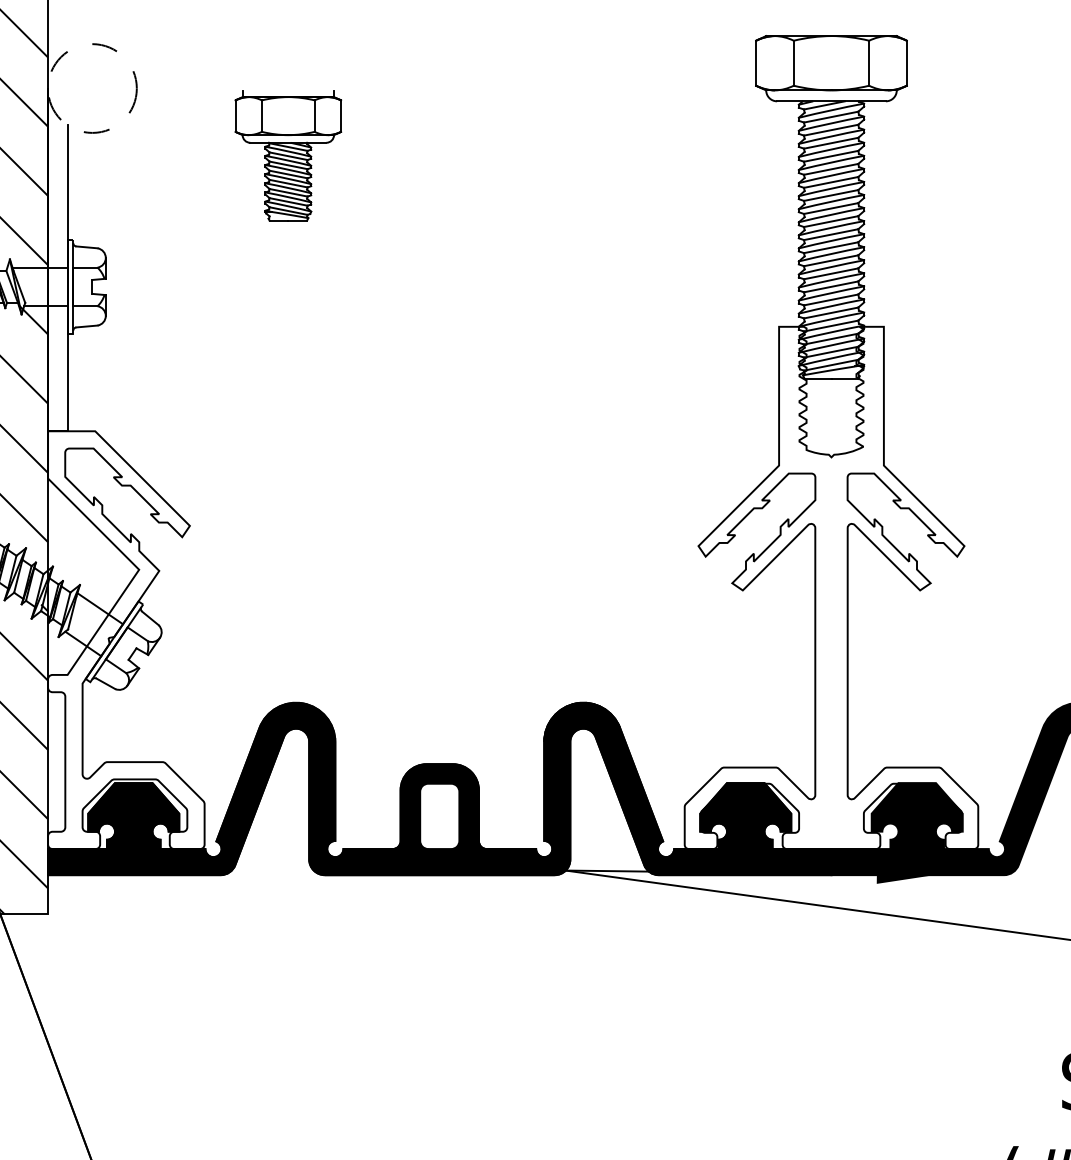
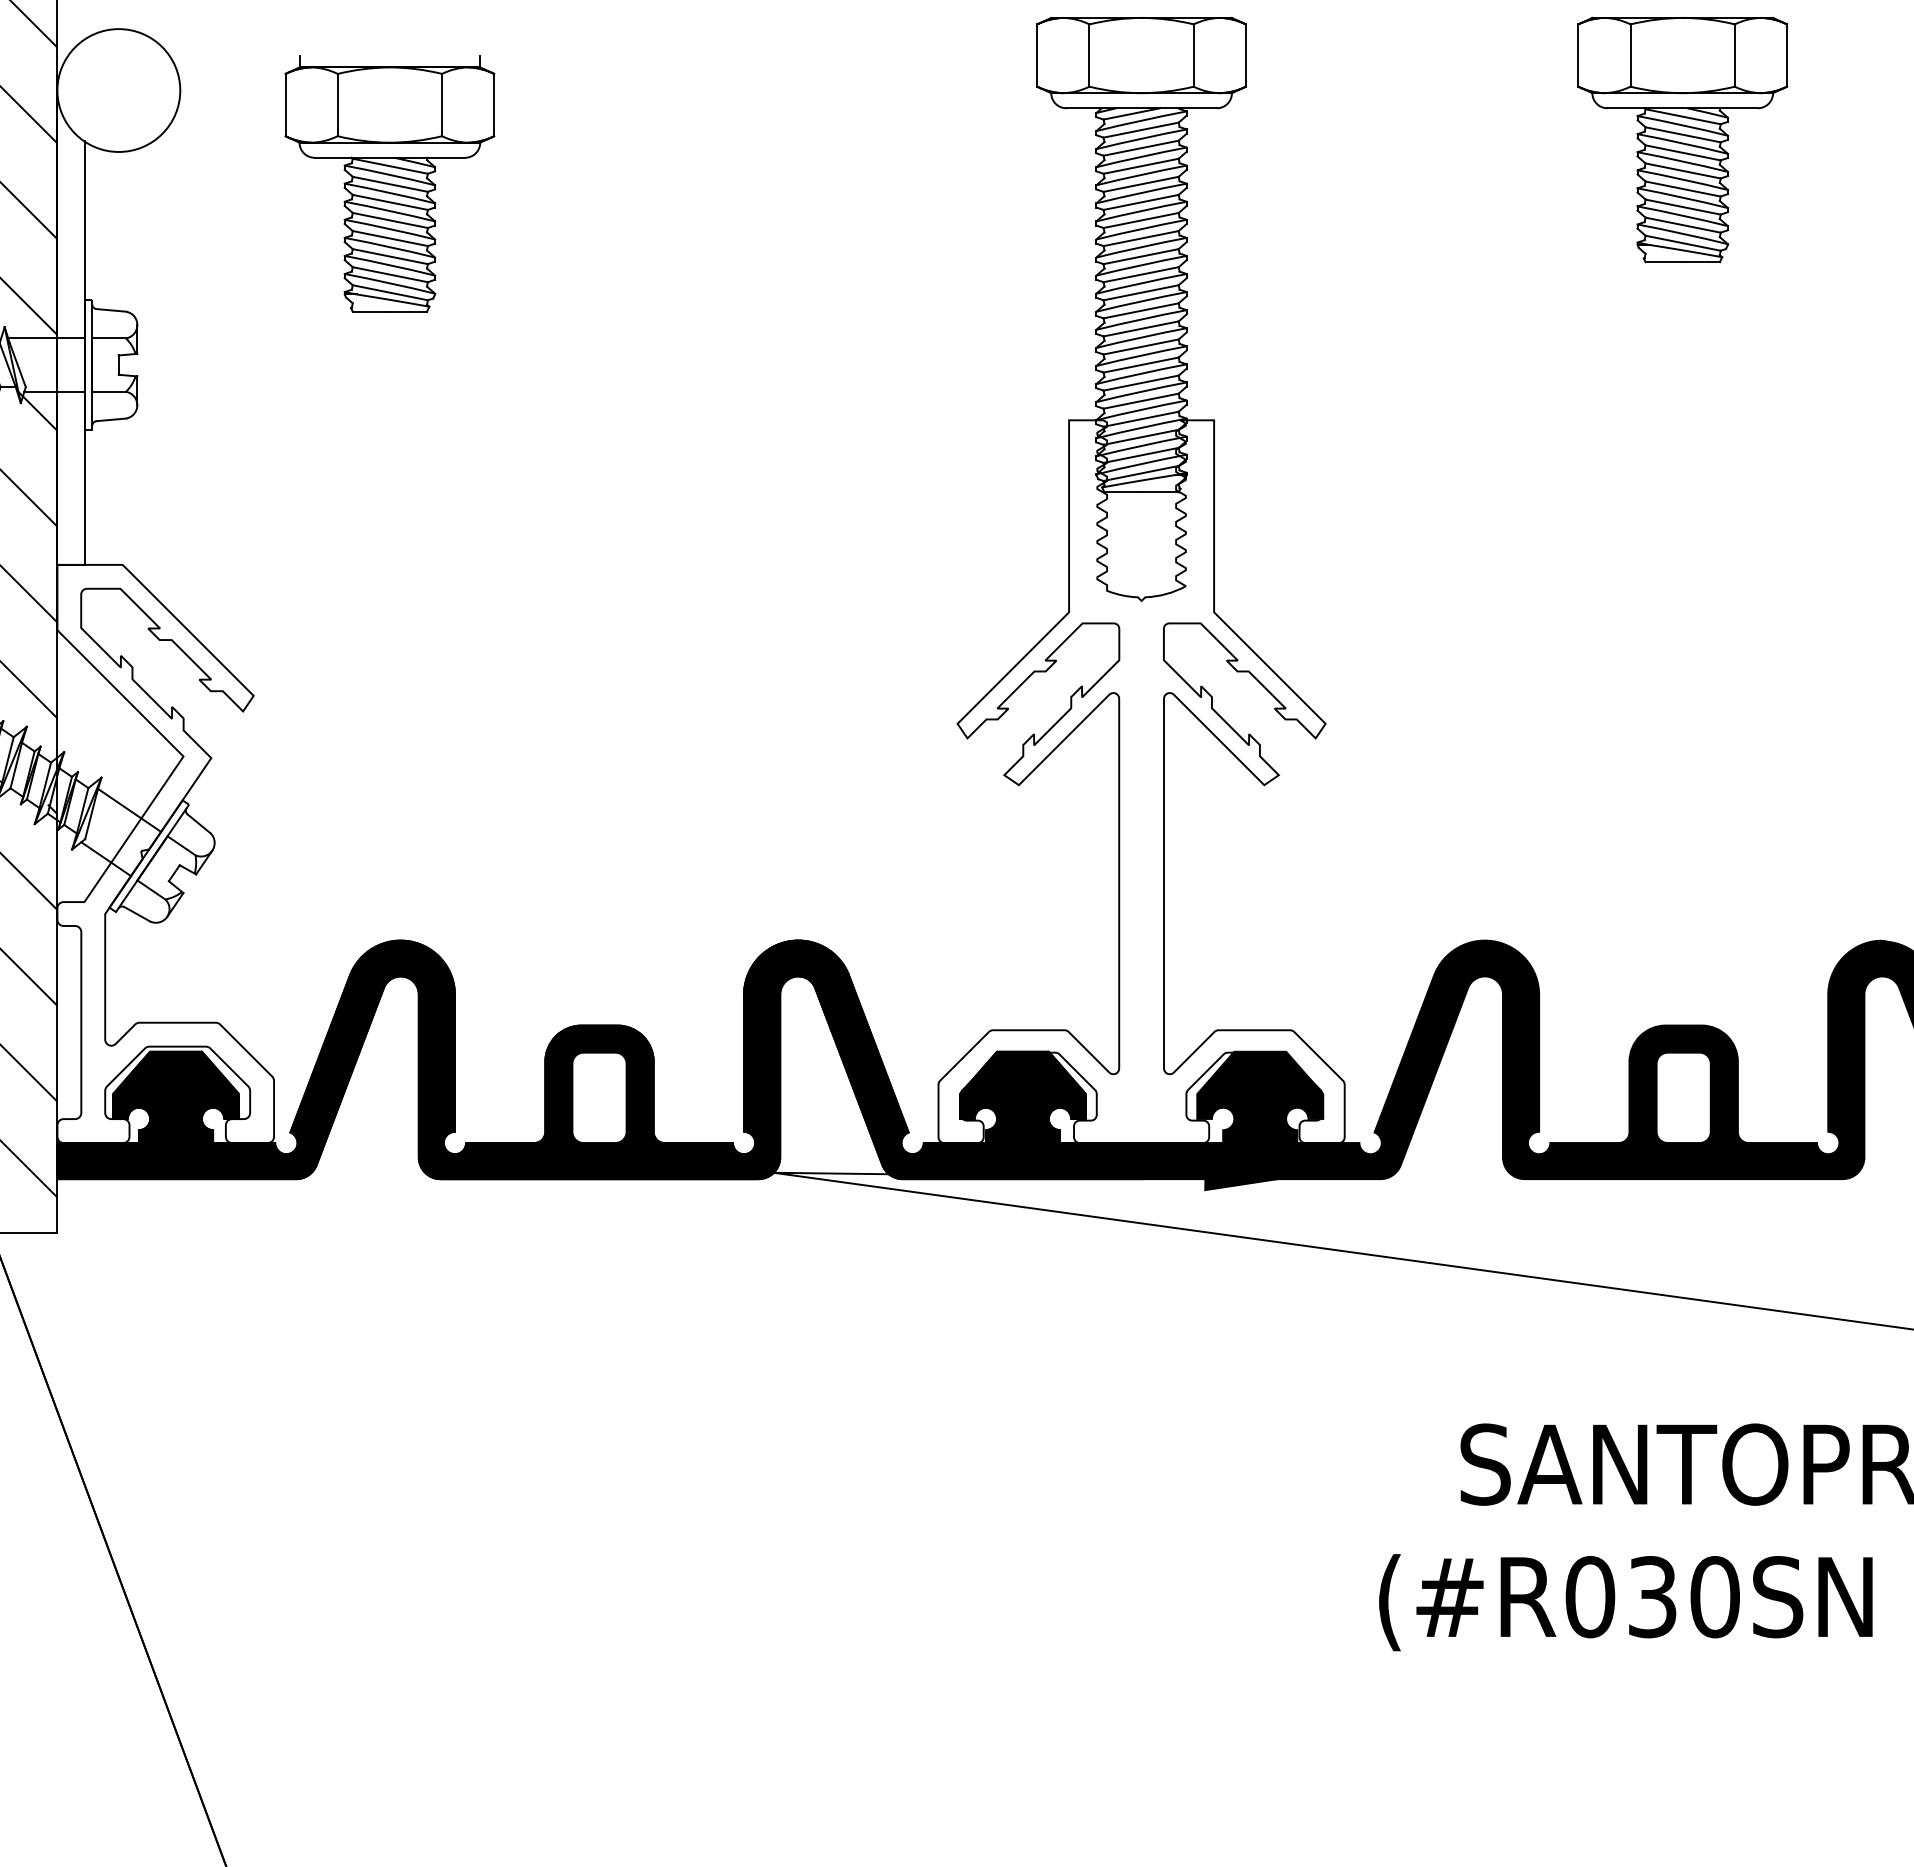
circle: (92, 88) -> (118, 90), dashed -> solid
part: (288, 155) -> (389, 183), size x1.43

